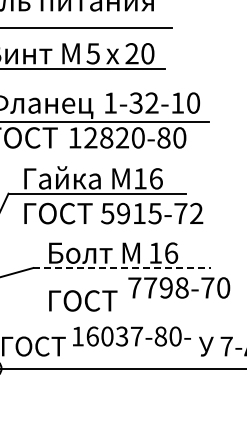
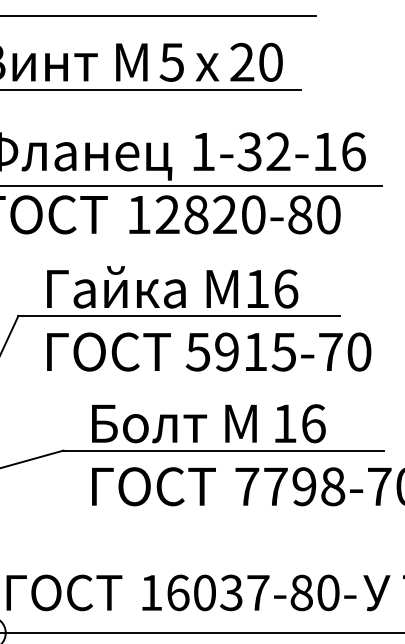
text: (193, 102) -> (353, 150), 1-32-10 -> 1-32-16
text: (196, 213) -> (359, 351), 5915-72 -> 5915-70
line: (121, 268) -> (223, 451), dashed -> solid
text: (83, 300) -> (154, 485), moved
text: (131, 336) -> (248, 592), moved

